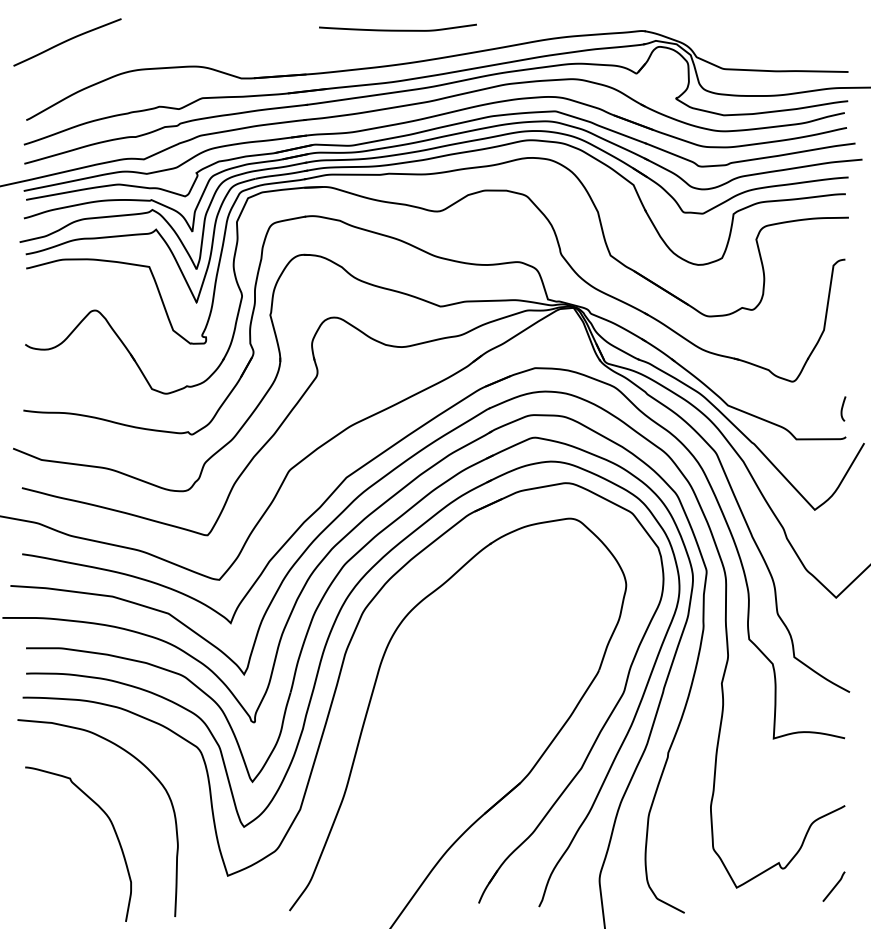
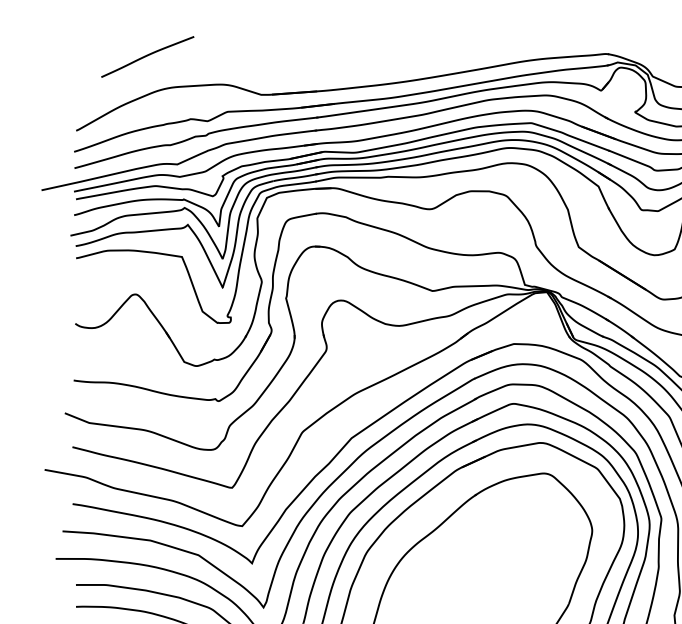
curve: (397, 29) -> (395, 52), removed
curve: (67, 41) -> (147, 56), moved

